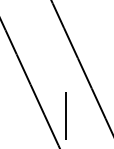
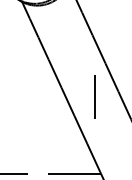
line: (66, 115) -> (94, 96), moved

